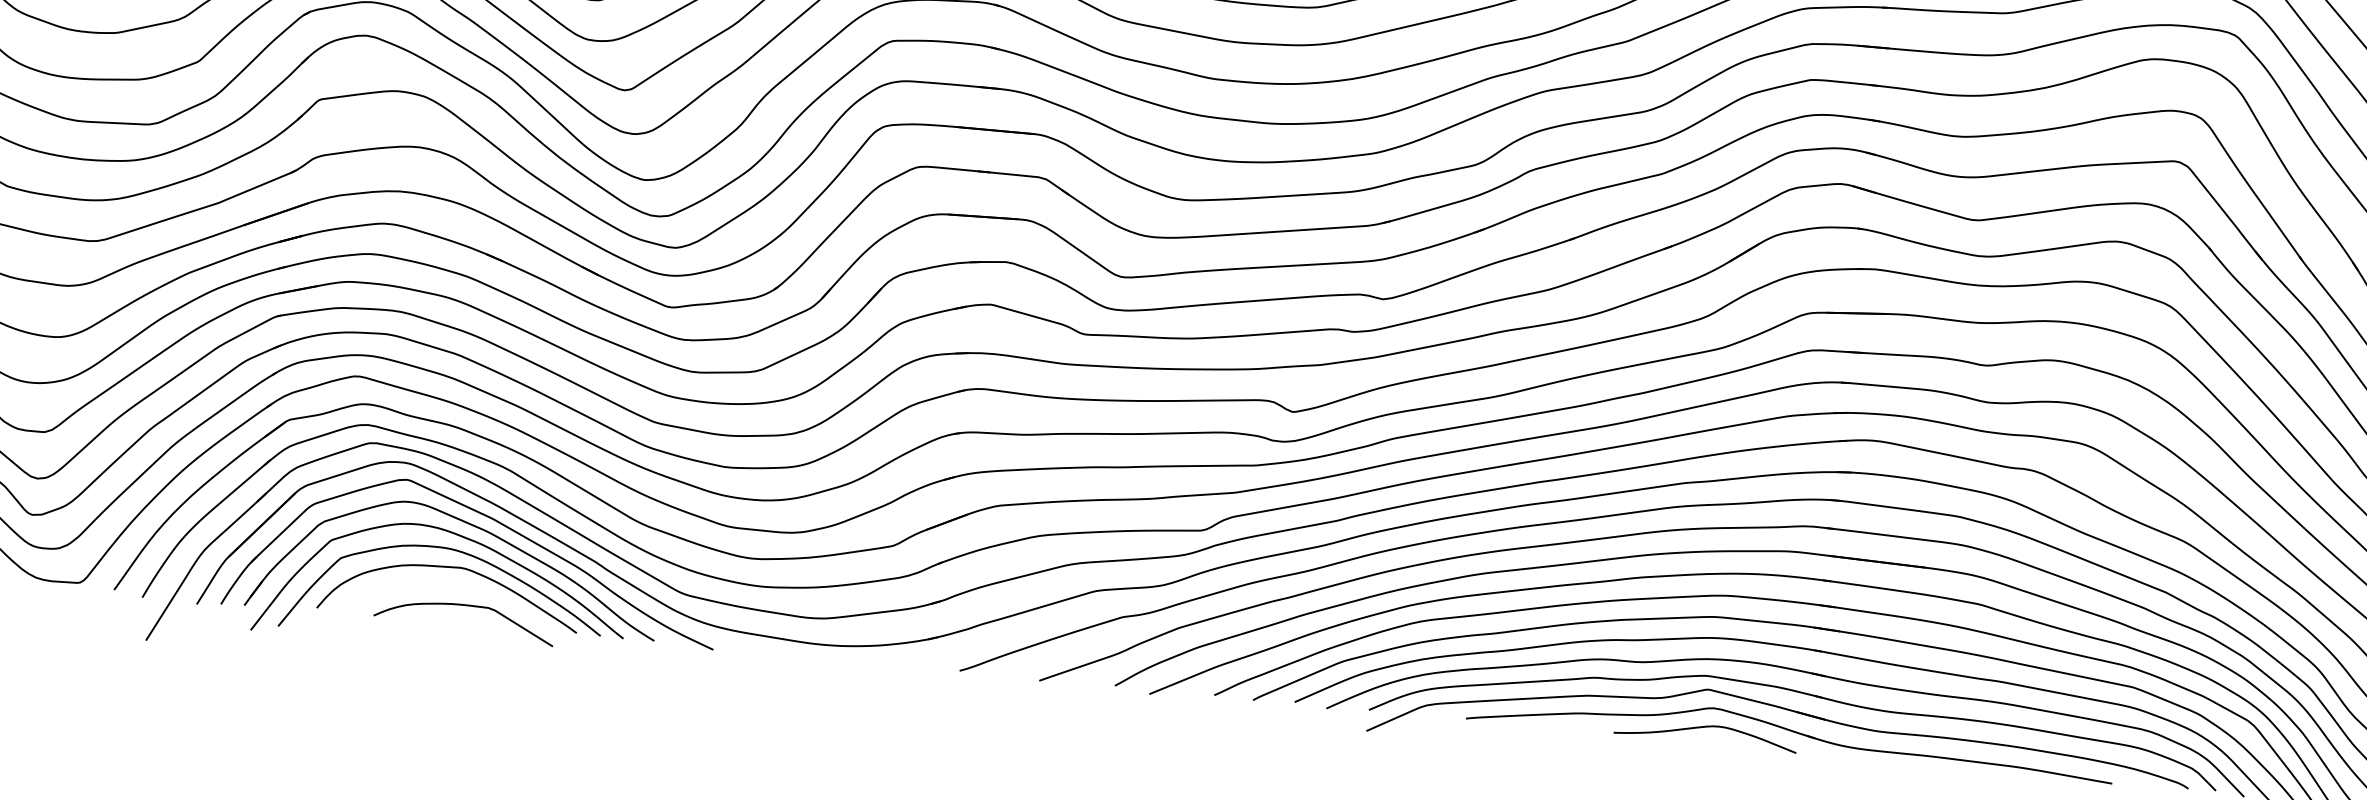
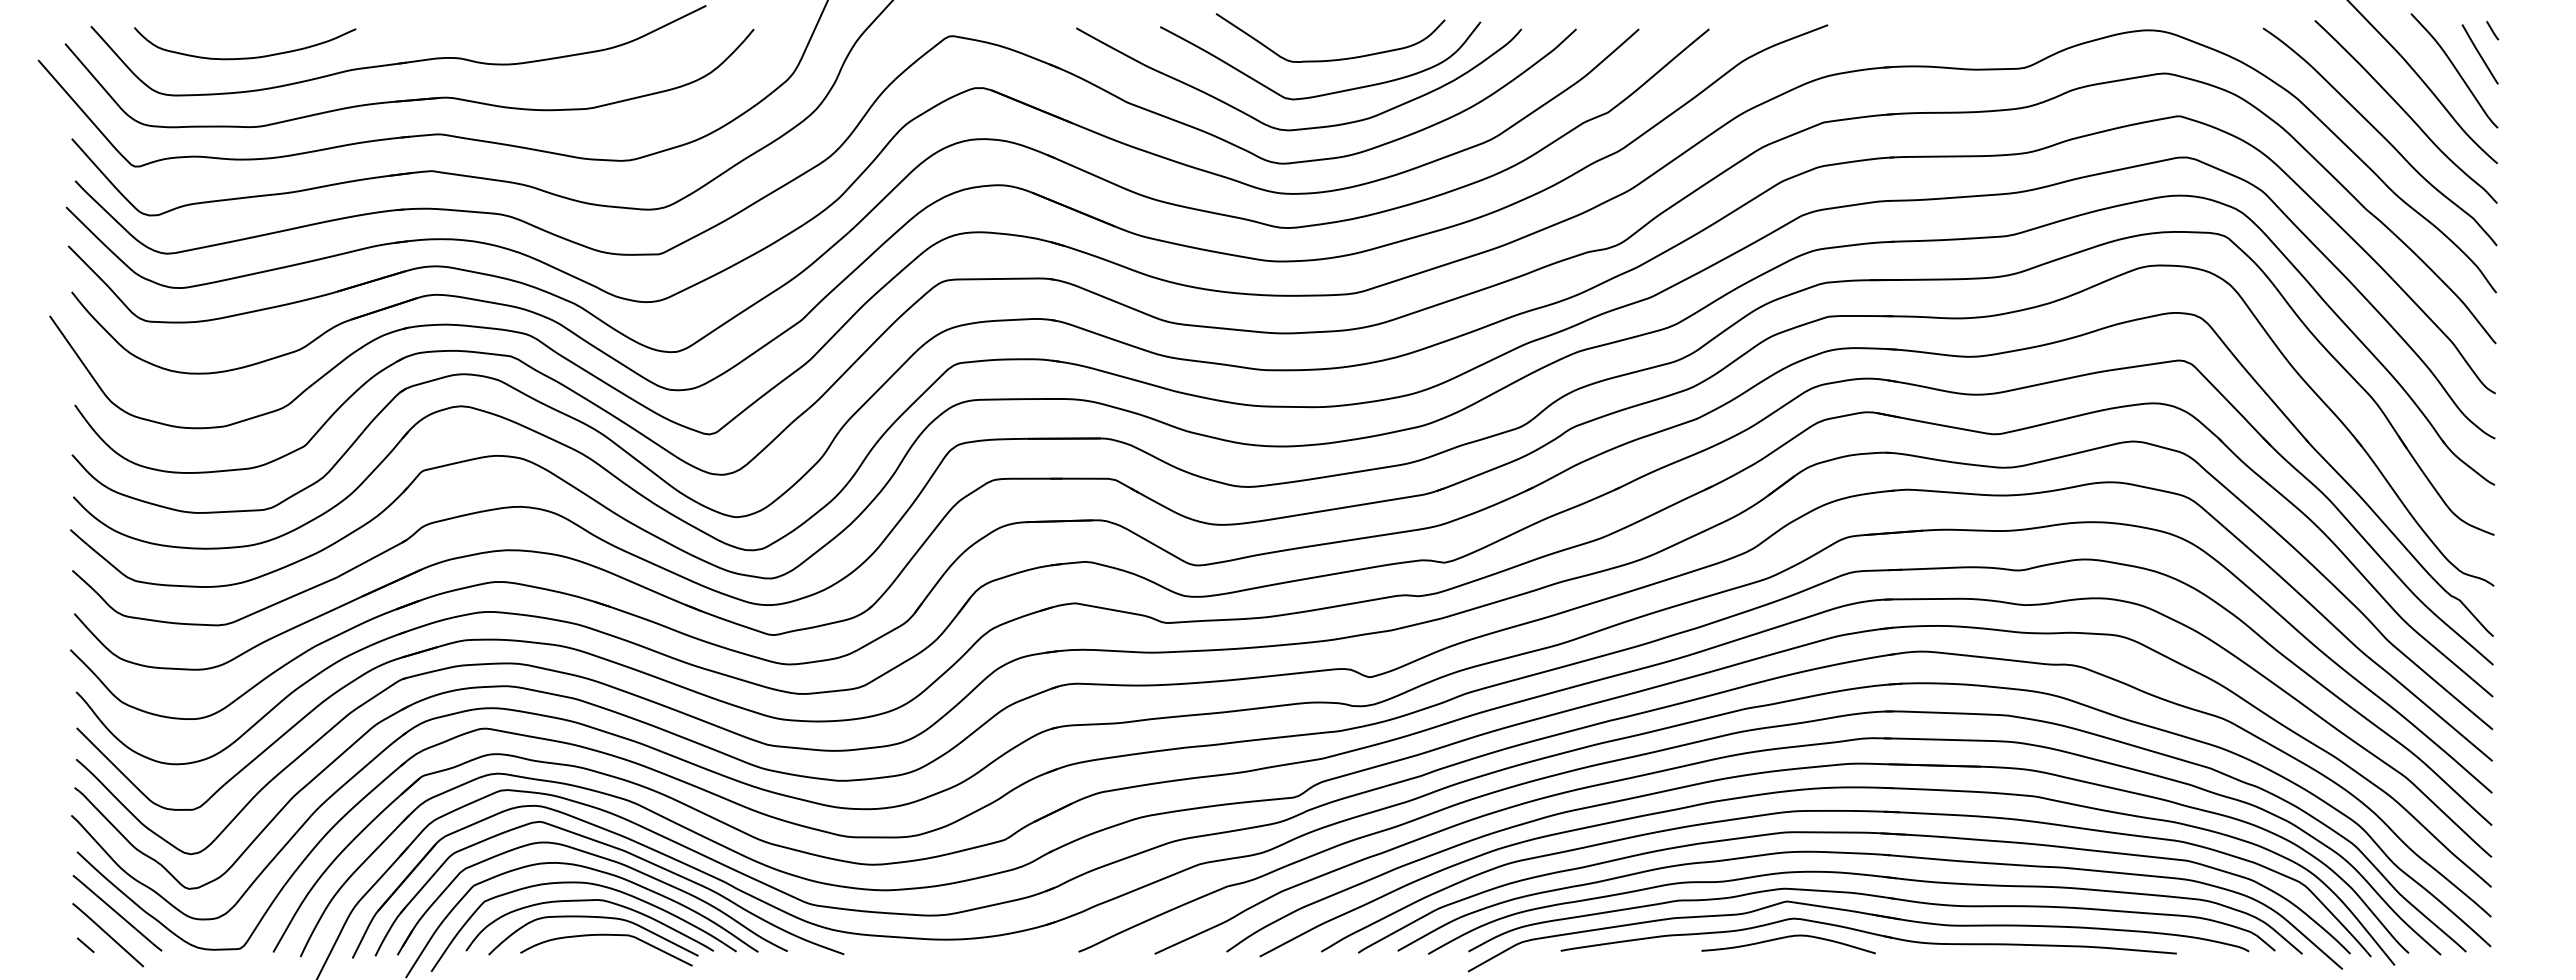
curve: (453, 585) -> (593, 917), added

